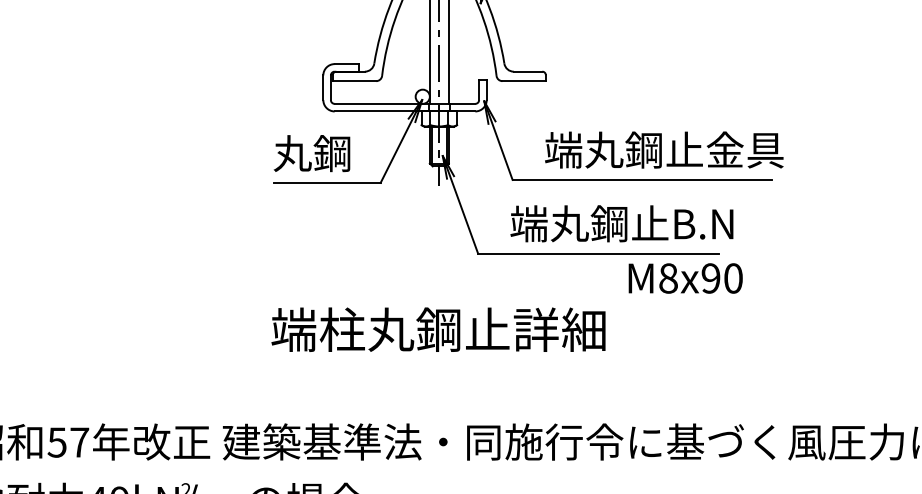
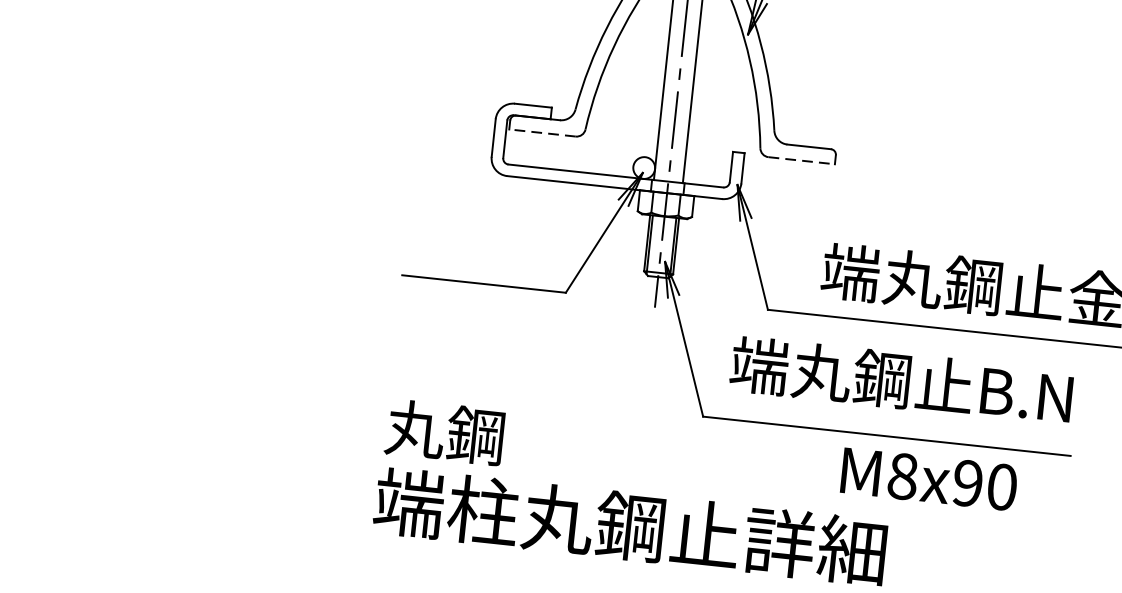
line: (354, 81) -> (542, 133), solid -> dashed
line: (524, 81) -> (802, 161), solid -> dashed
text: (311, 153) -> (444, 432), moved
text: (621, 223) -> (900, 380), moved
text: (685, 278) -> (928, 479), moved

